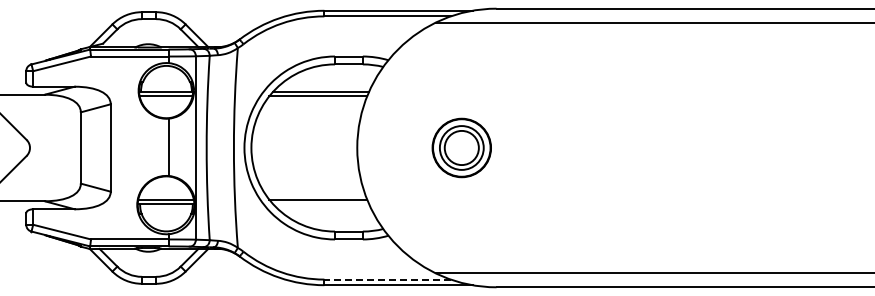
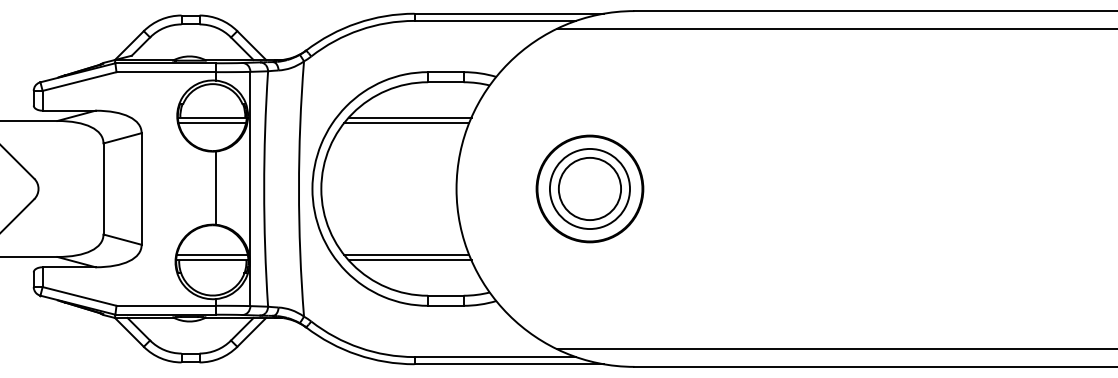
part: (461, 147) -> (589, 188), size x1.43
line: (320, 203) -> (409, 259), added
line: (387, 279) -> (495, 356), dashed -> solid

